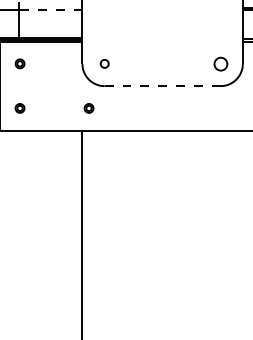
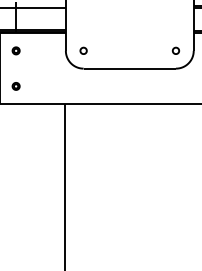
line: (50, 10) -> (40, 8), dashed -> solid
part: (219, 63) -> (175, 50), size x0.62
line: (163, 85) -> (130, 68), dashed -> solid
part: (88, 108) -> (70, 86), removed

